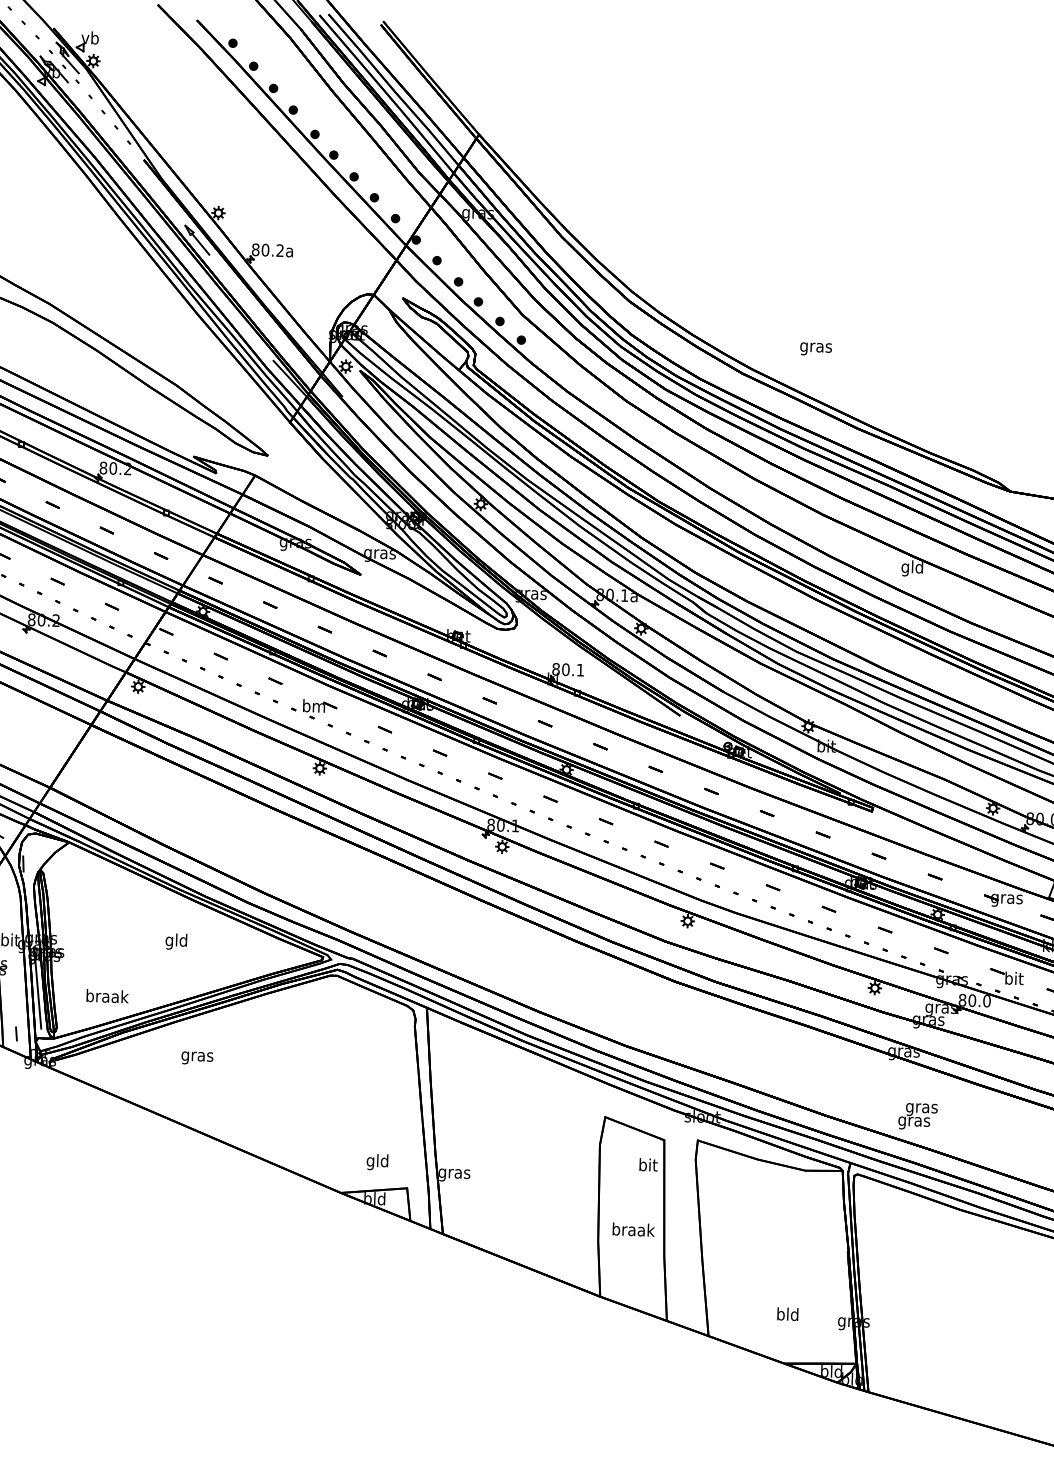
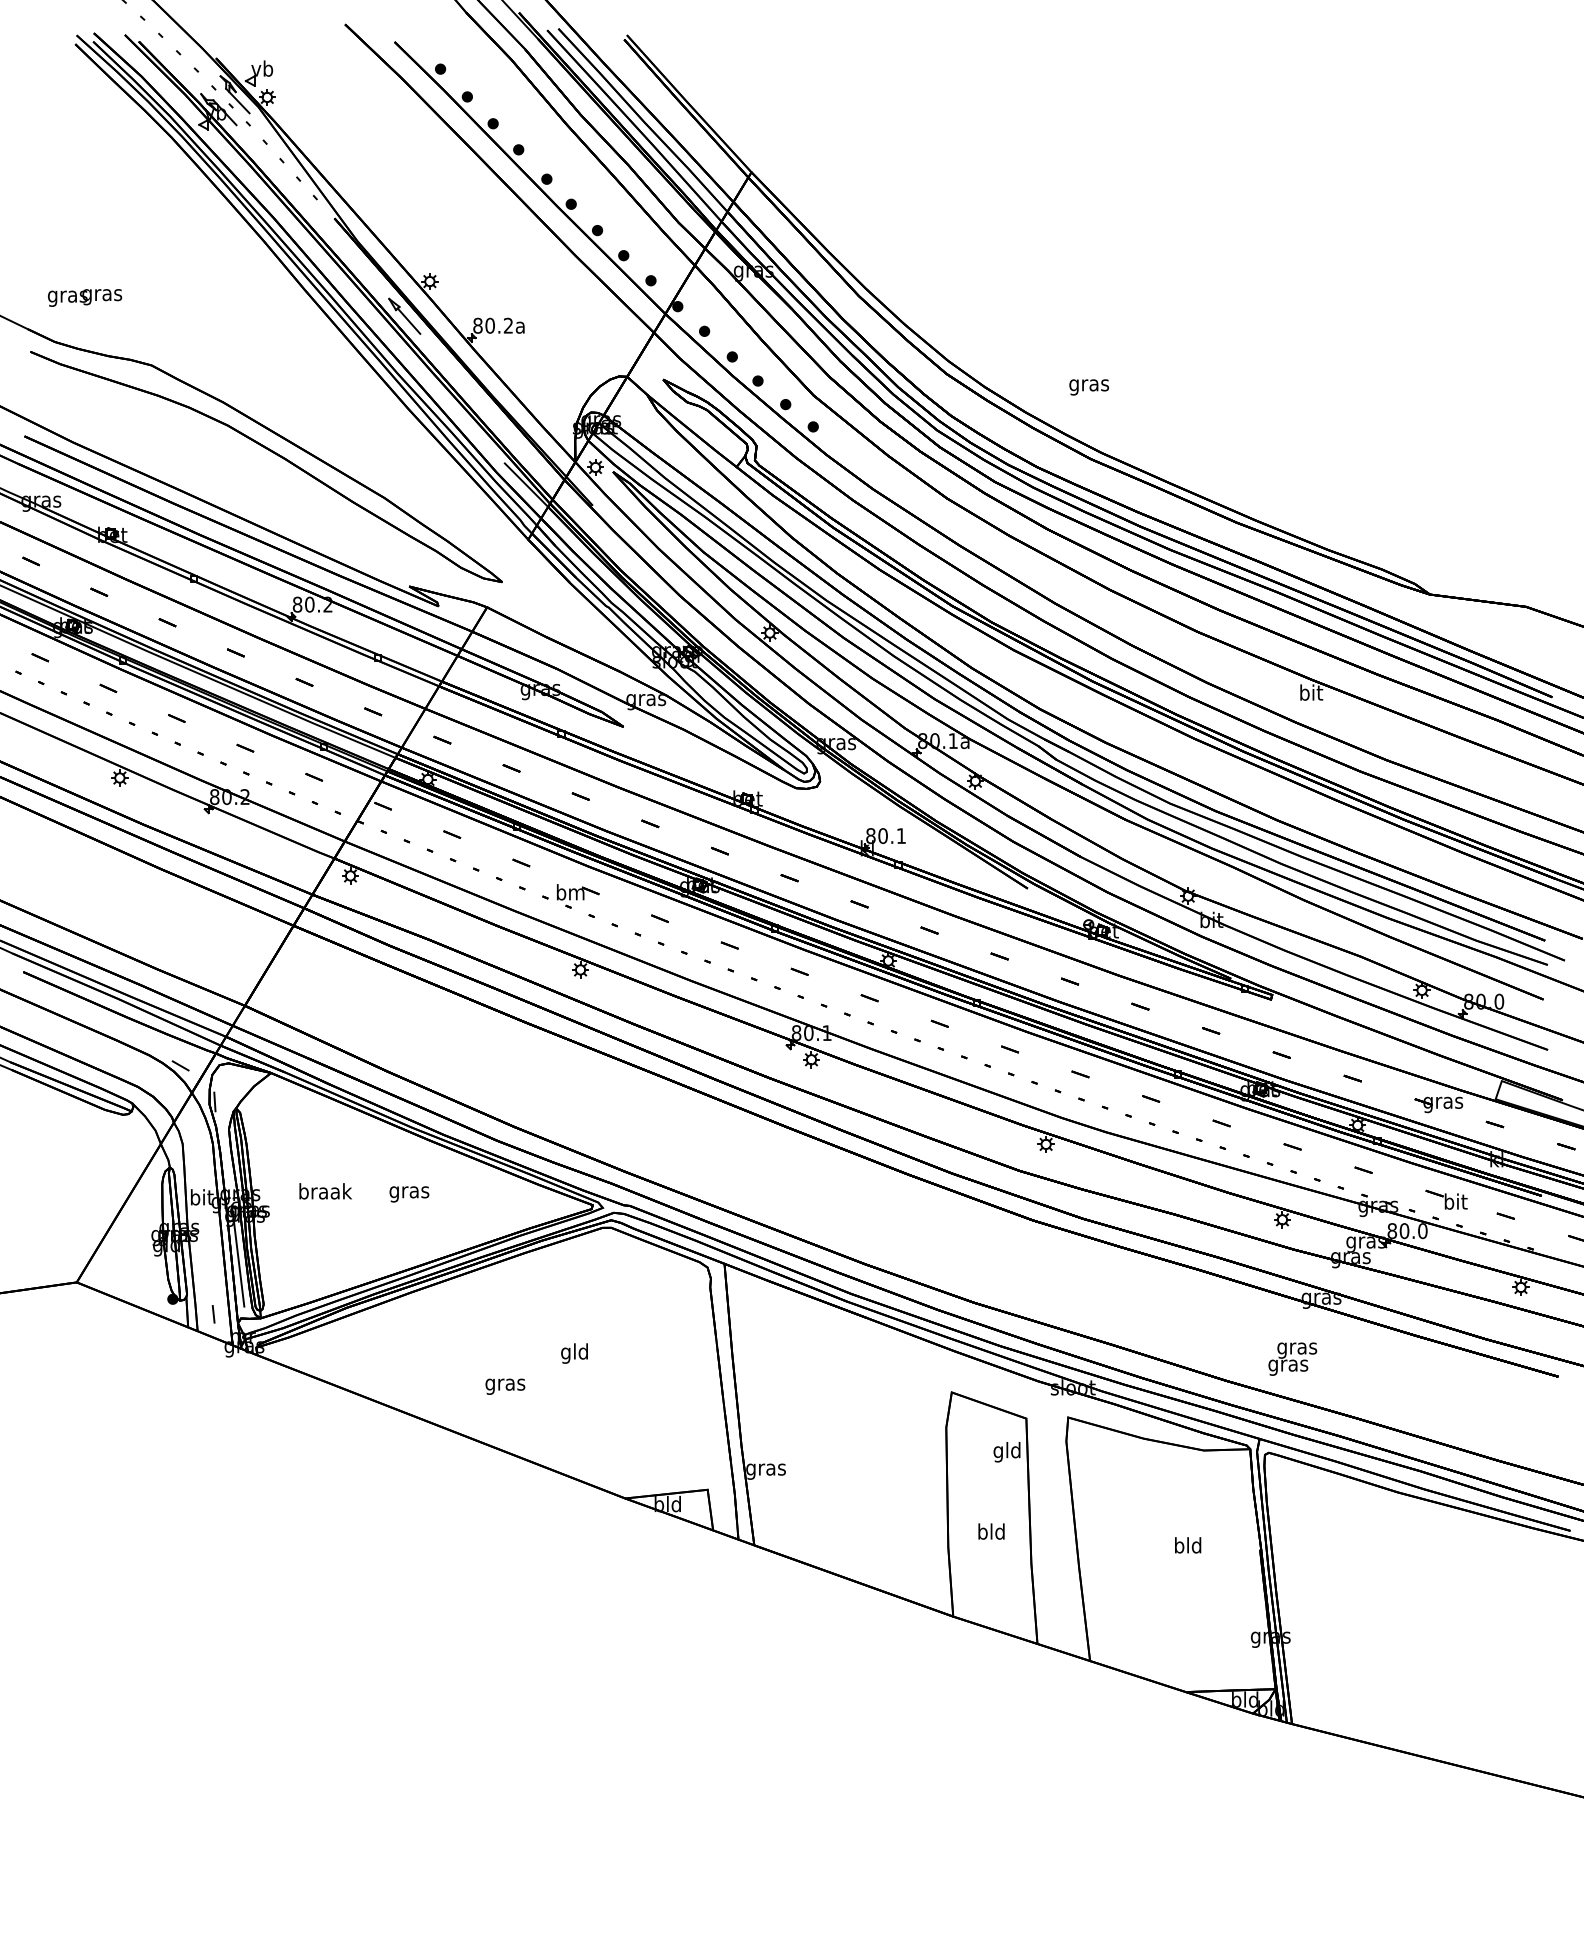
text: (816, 349) -> (1089, 387), moved
text: (912, 568) -> (1310, 694), gld -> bit
text: (176, 941) -> (409, 1192), gld -> gras
text: (107, 996) -> (325, 1191), moved
text: (197, 1058) -> (505, 1386), moved
text: (917, 1116) -> (1292, 1358), moved
text: (377, 1162) -> (574, 1353), moved
text: (647, 1166) -> (1006, 1452), bit -> gld
text: (634, 1229) -> (992, 1531), braak -> bld
text: (788, 1314) -> (1188, 1545), moved

